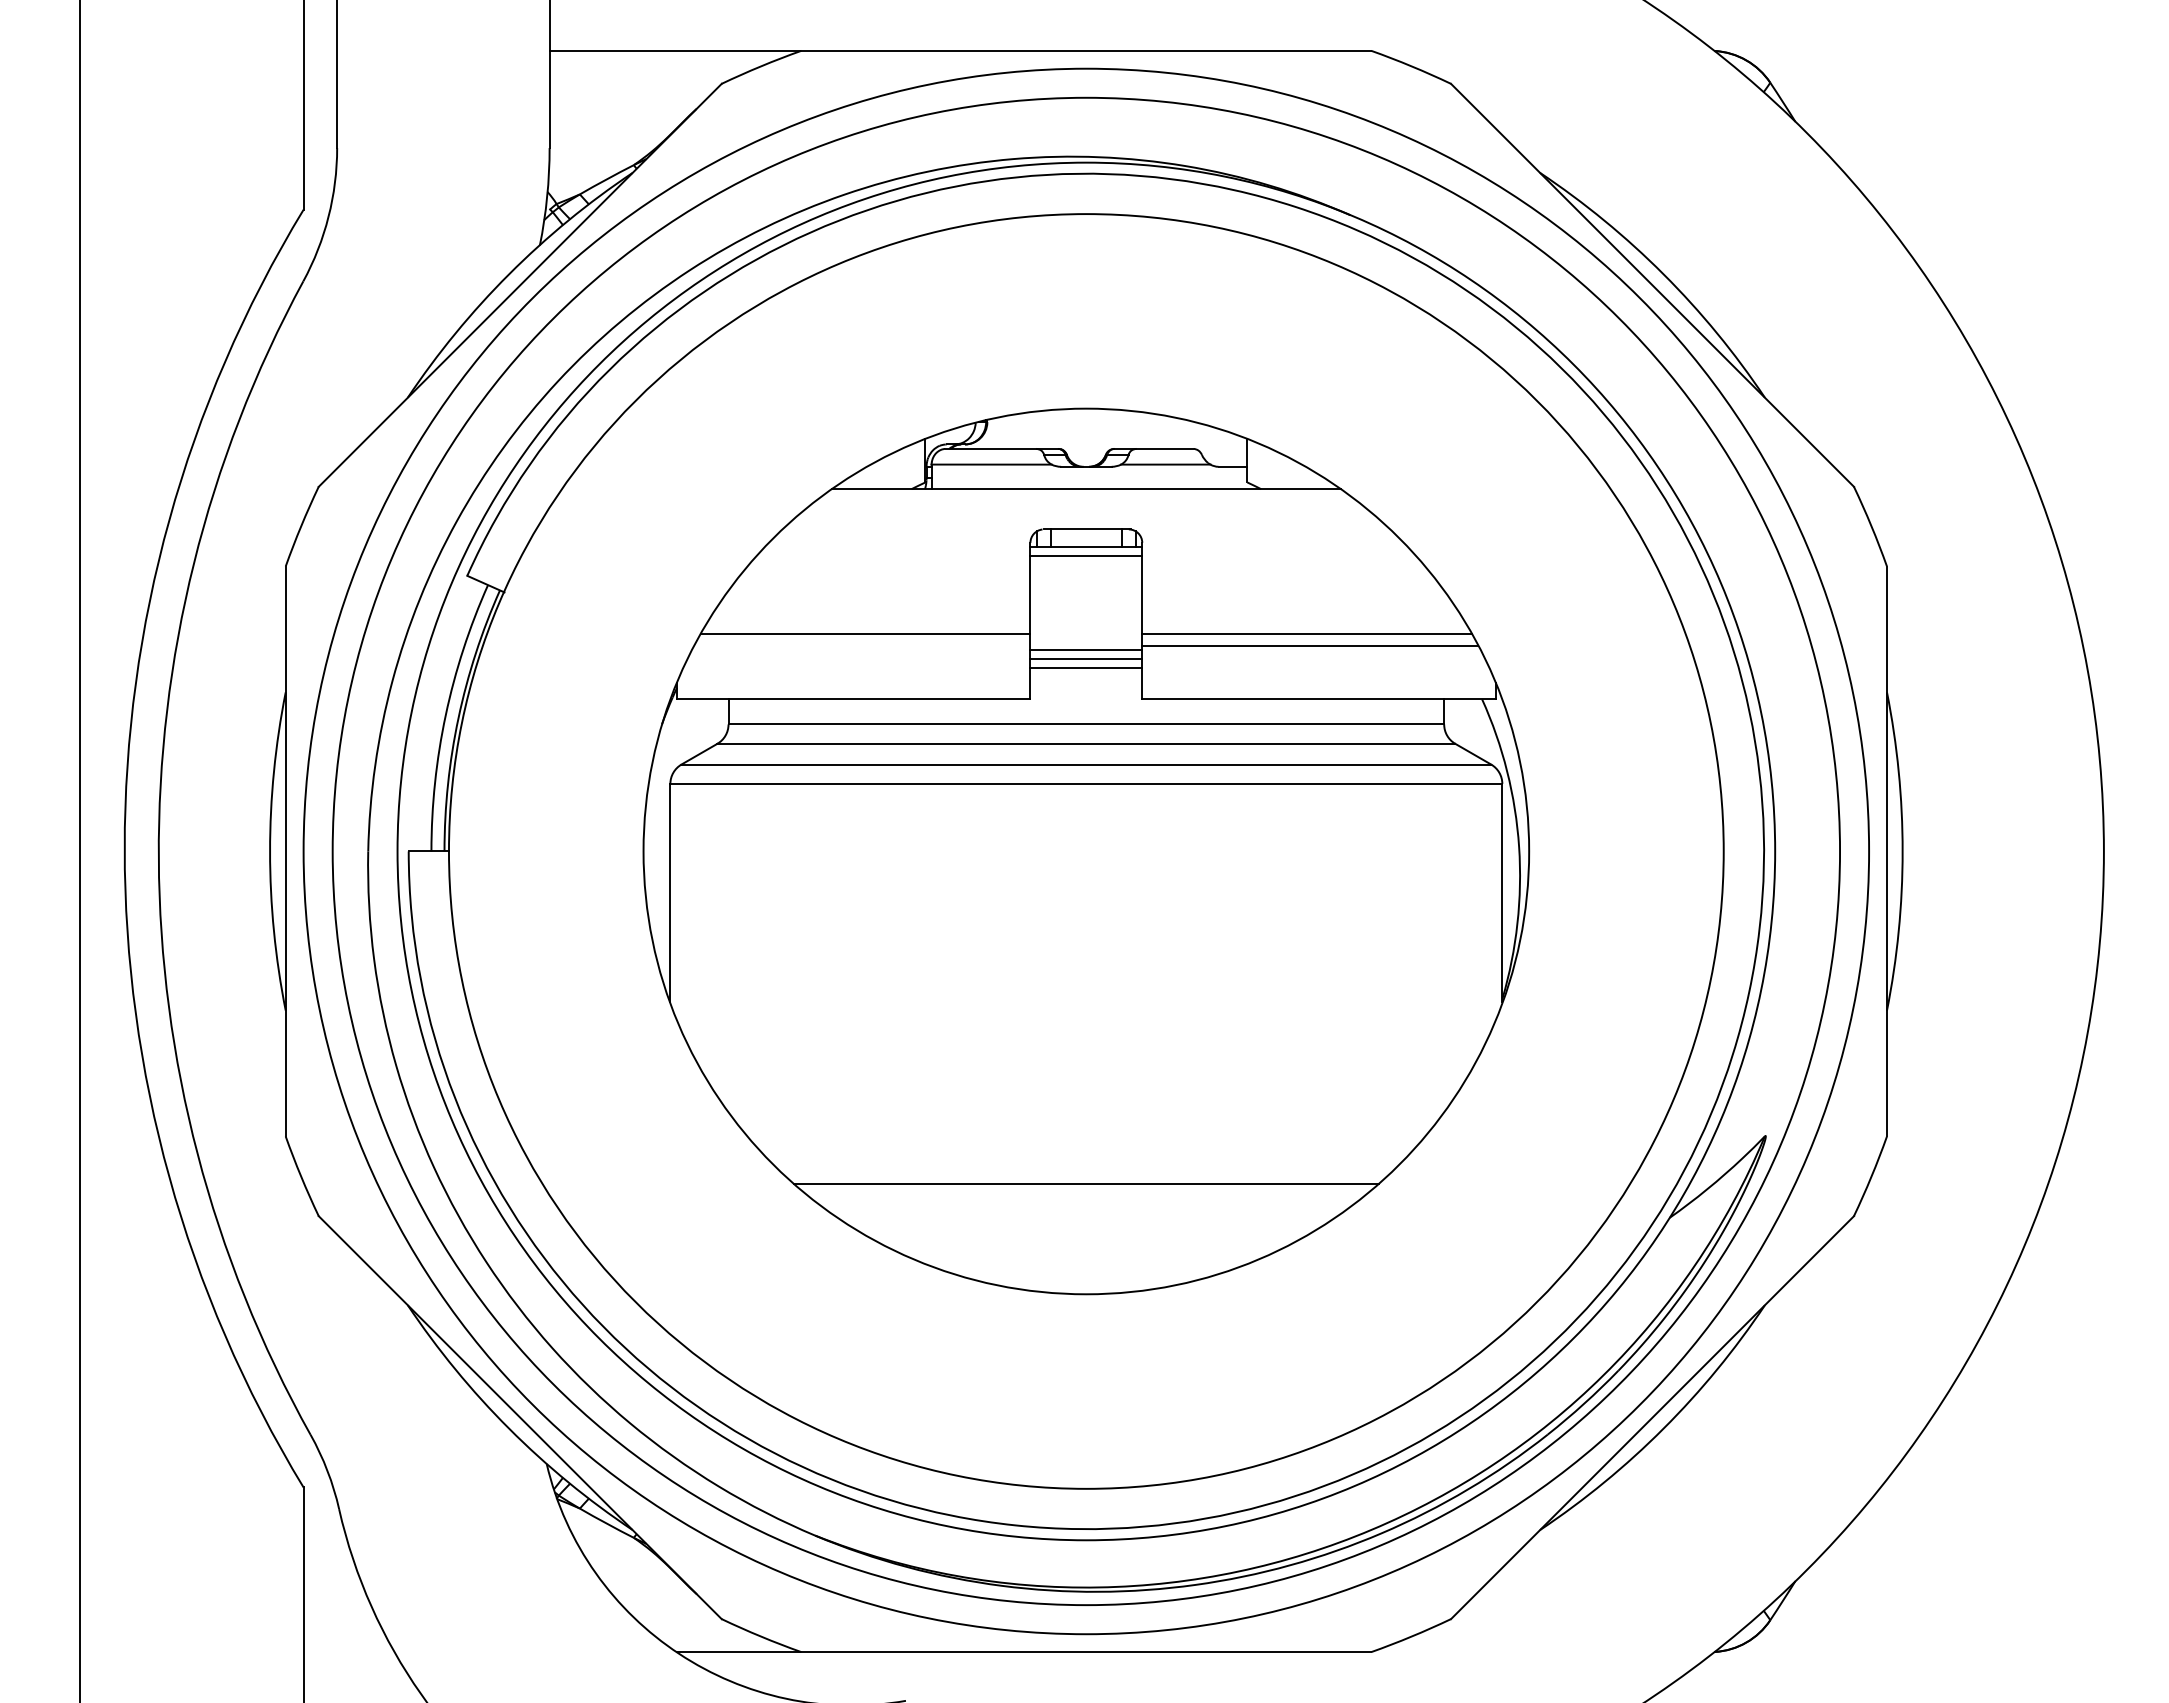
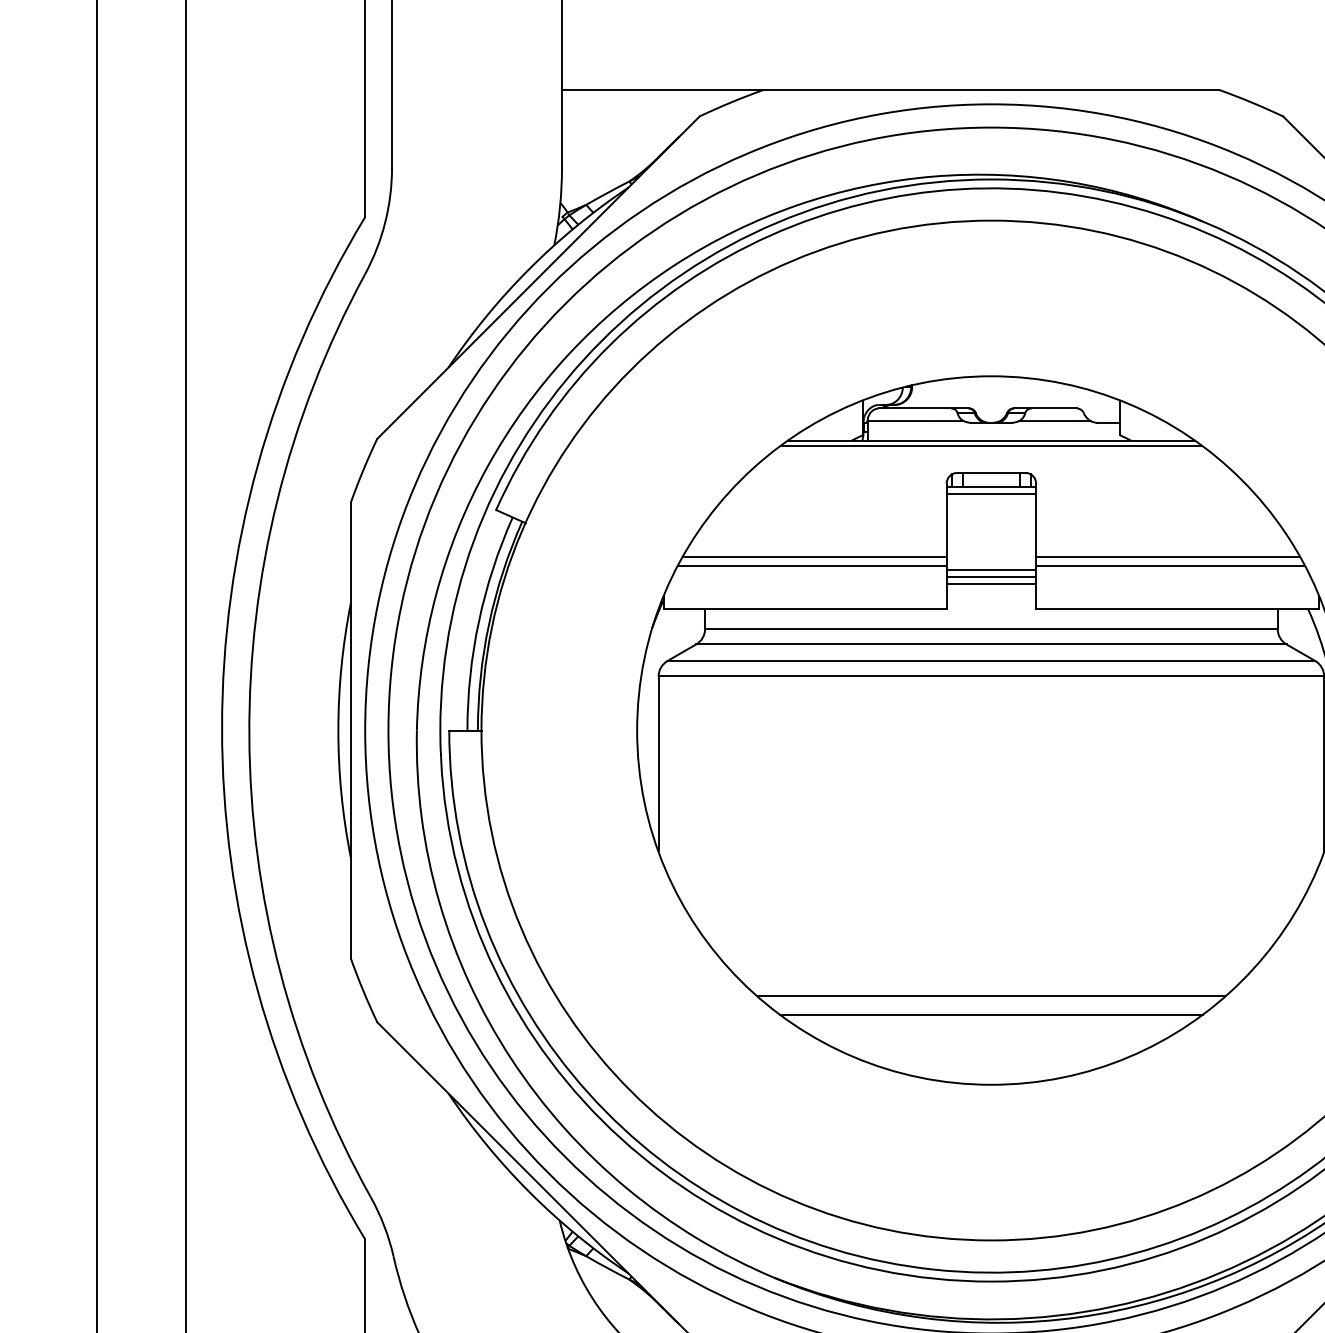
line: (1086, 495) -> (991, 445), added
line: (862, 645) -> (812, 565), added
line: (1086, 1206) -> (991, 1014), added

